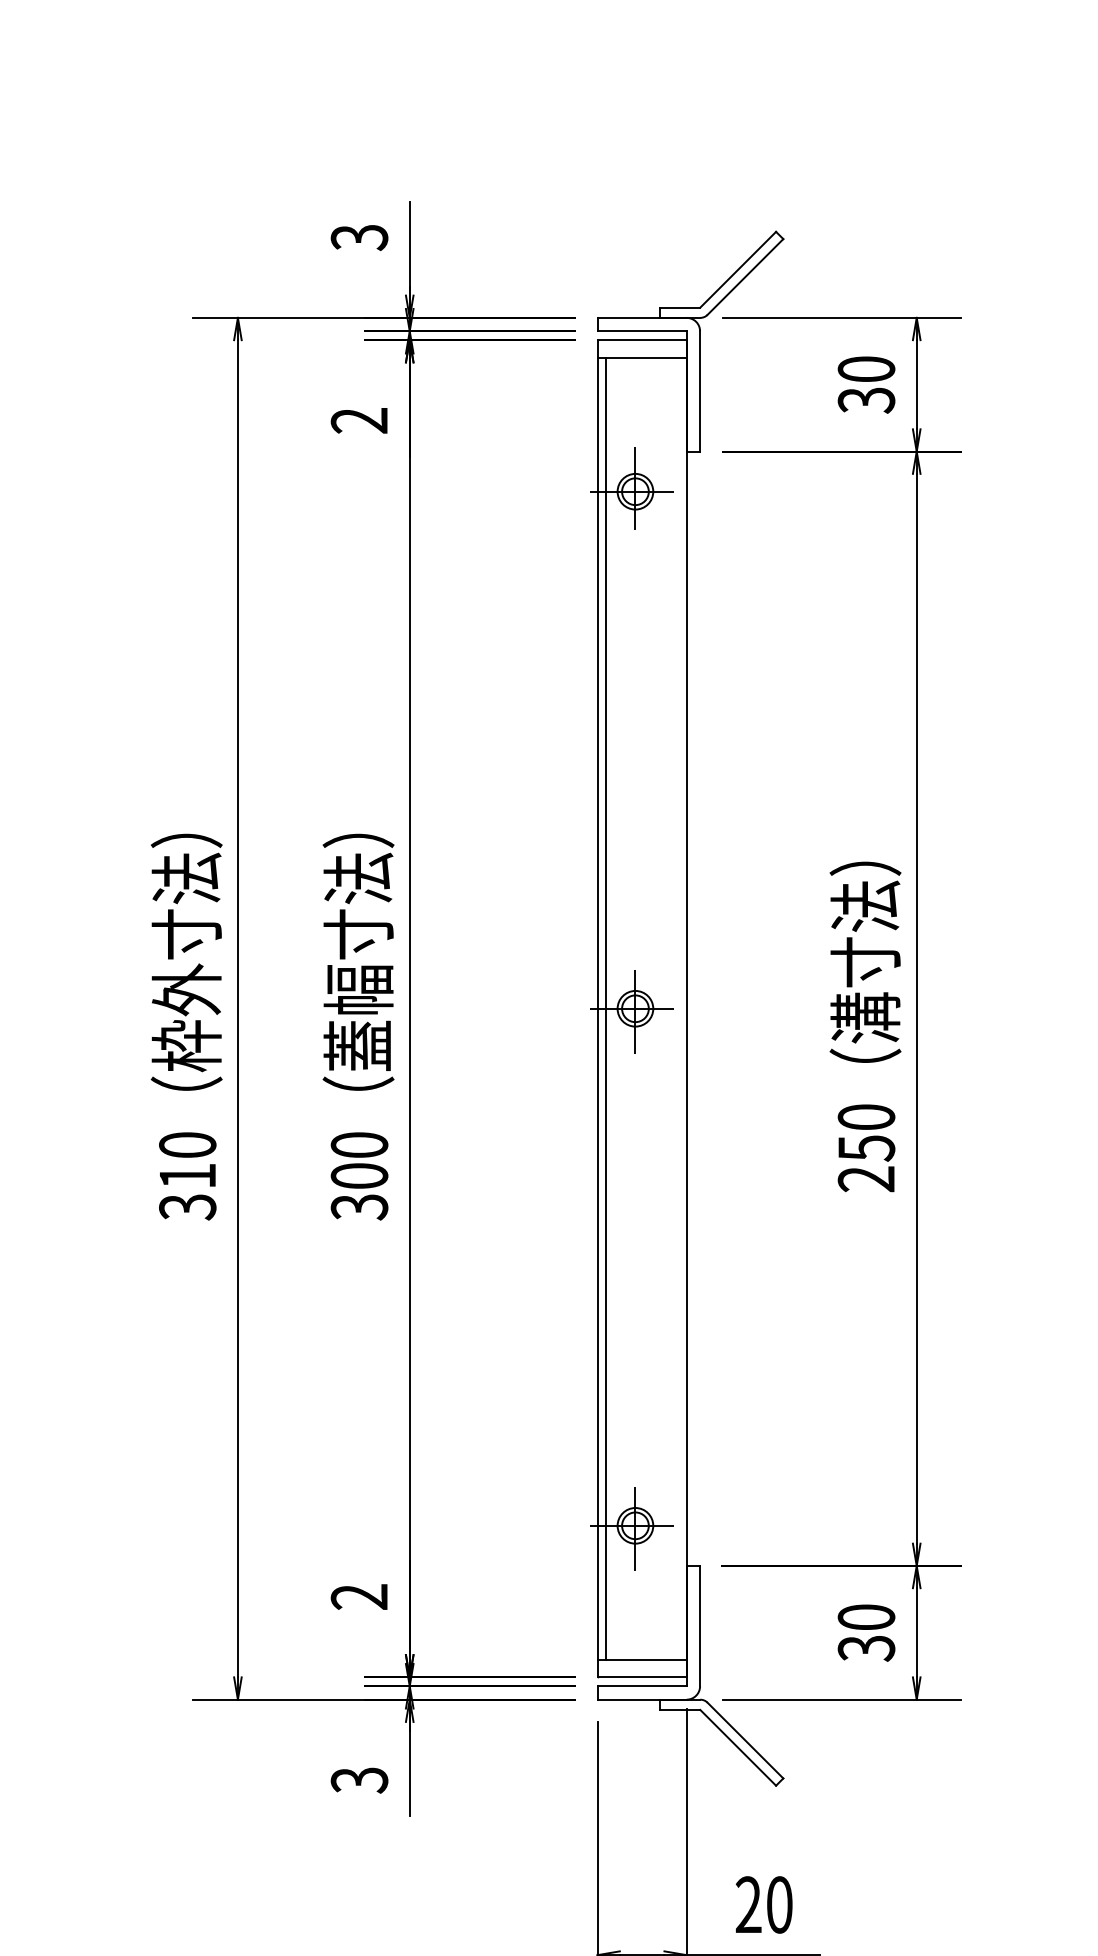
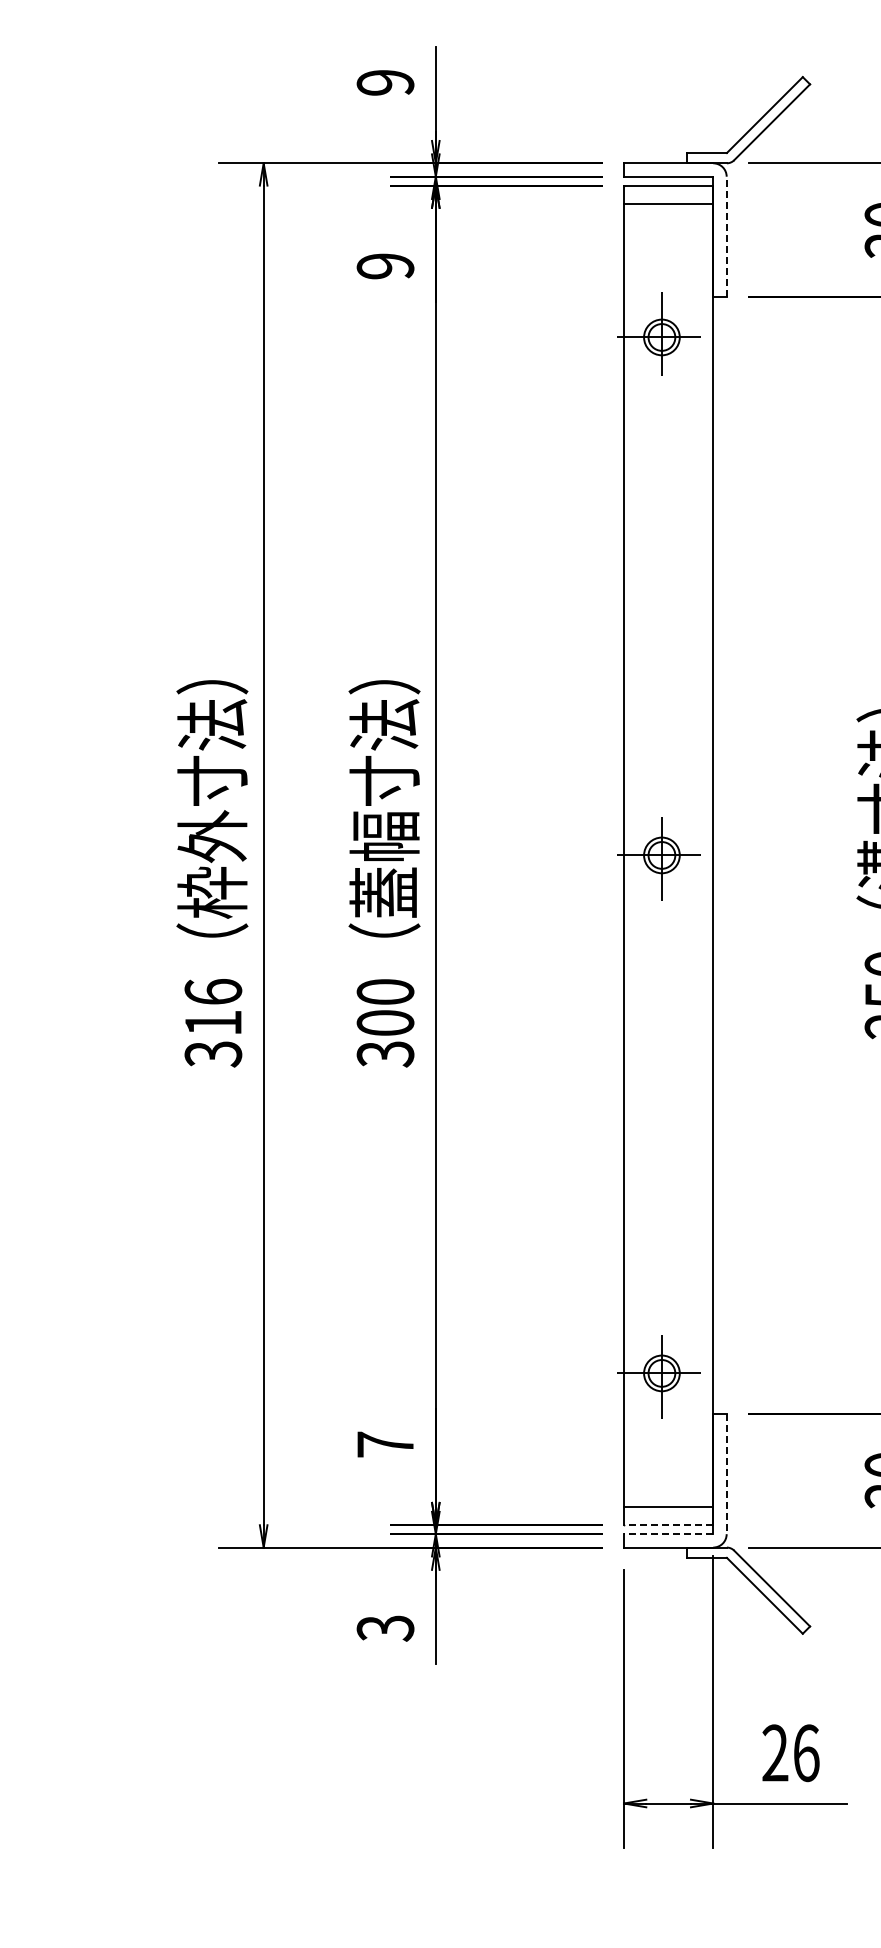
text: (359, 238) -> (385, 83), 3 -> 9
line: (700, 390) -> (727, 236), solid -> dashed
text: (359, 420) -> (385, 266), 2 -> 9
line: (606, 1008) -> (632, 855), removed
text: (187, 1144) -> (213, 991), 310 -> 316
text: (358, 1596) -> (384, 1444), 2 -> 7
line: (700, 1626) -> (727, 1474), solid -> dashed
line: (642, 1677) -> (668, 1525), solid -> dashed
line: (642, 1686) -> (668, 1534), solid -> dashed
text: (779, 1904) -> (806, 1752), 20 -> 26

